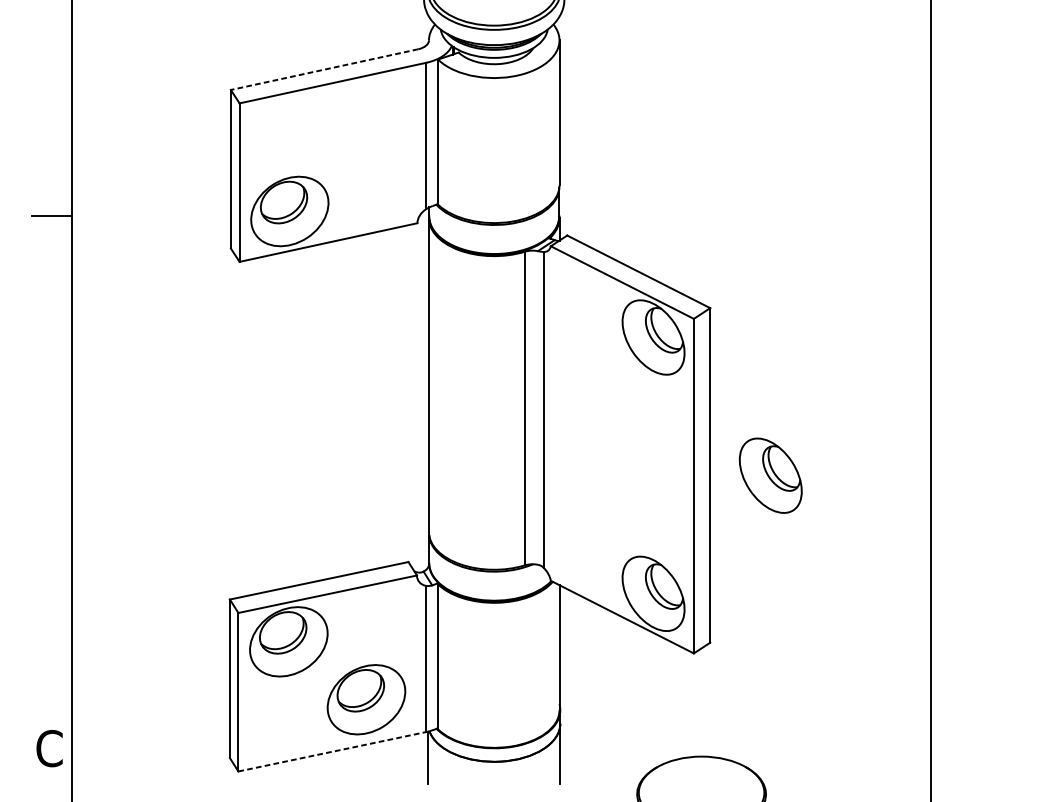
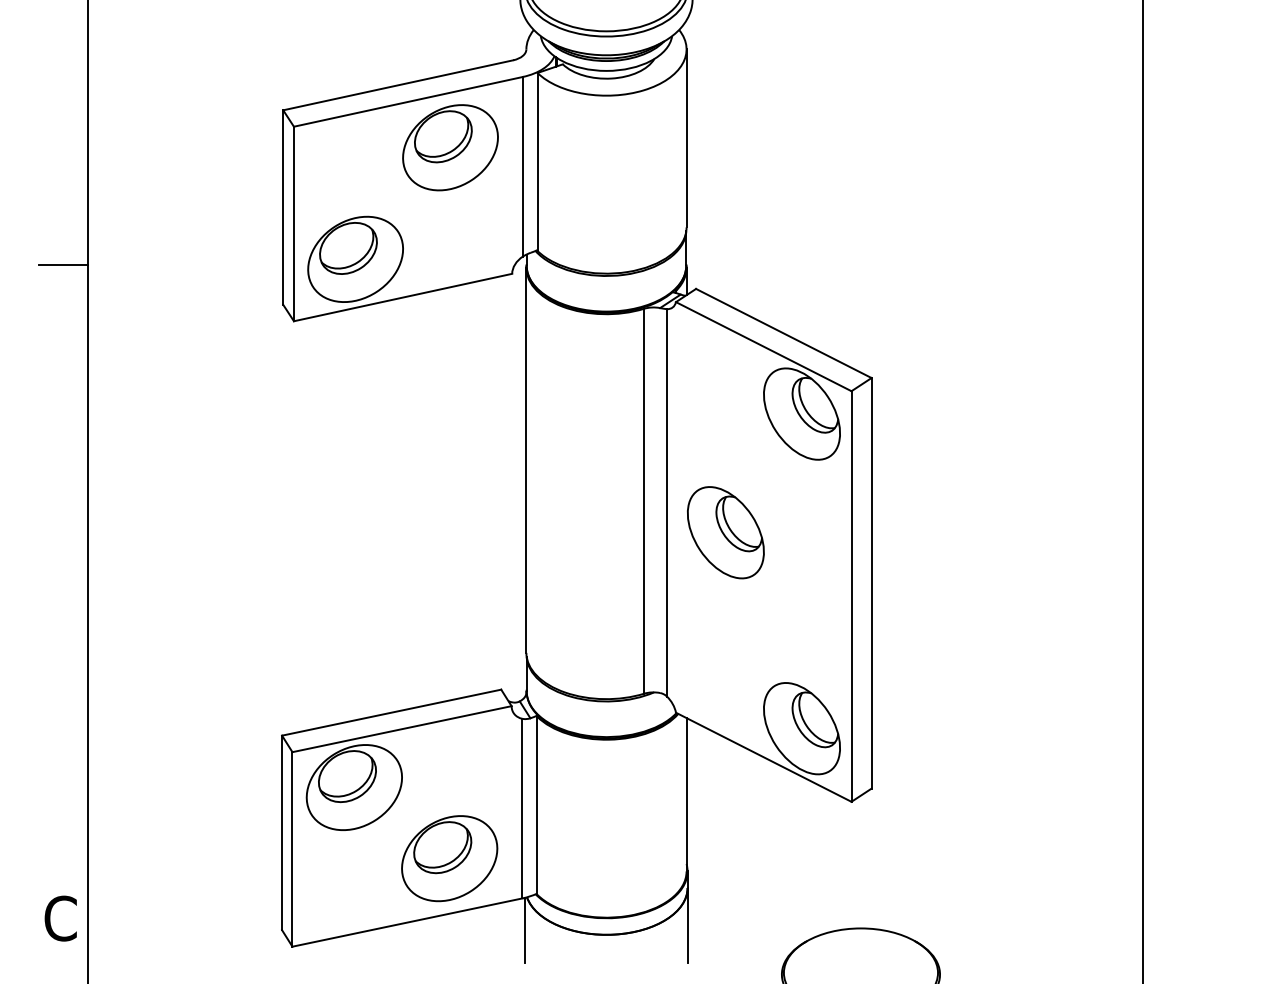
line: (324, 69) -> (398, 85), dashed -> solid
part: (367, 120) -> (450, 147), added
part: (770, 475) -> (725, 532), moved
line: (332, 751) -> (407, 922), dashed -> solid

